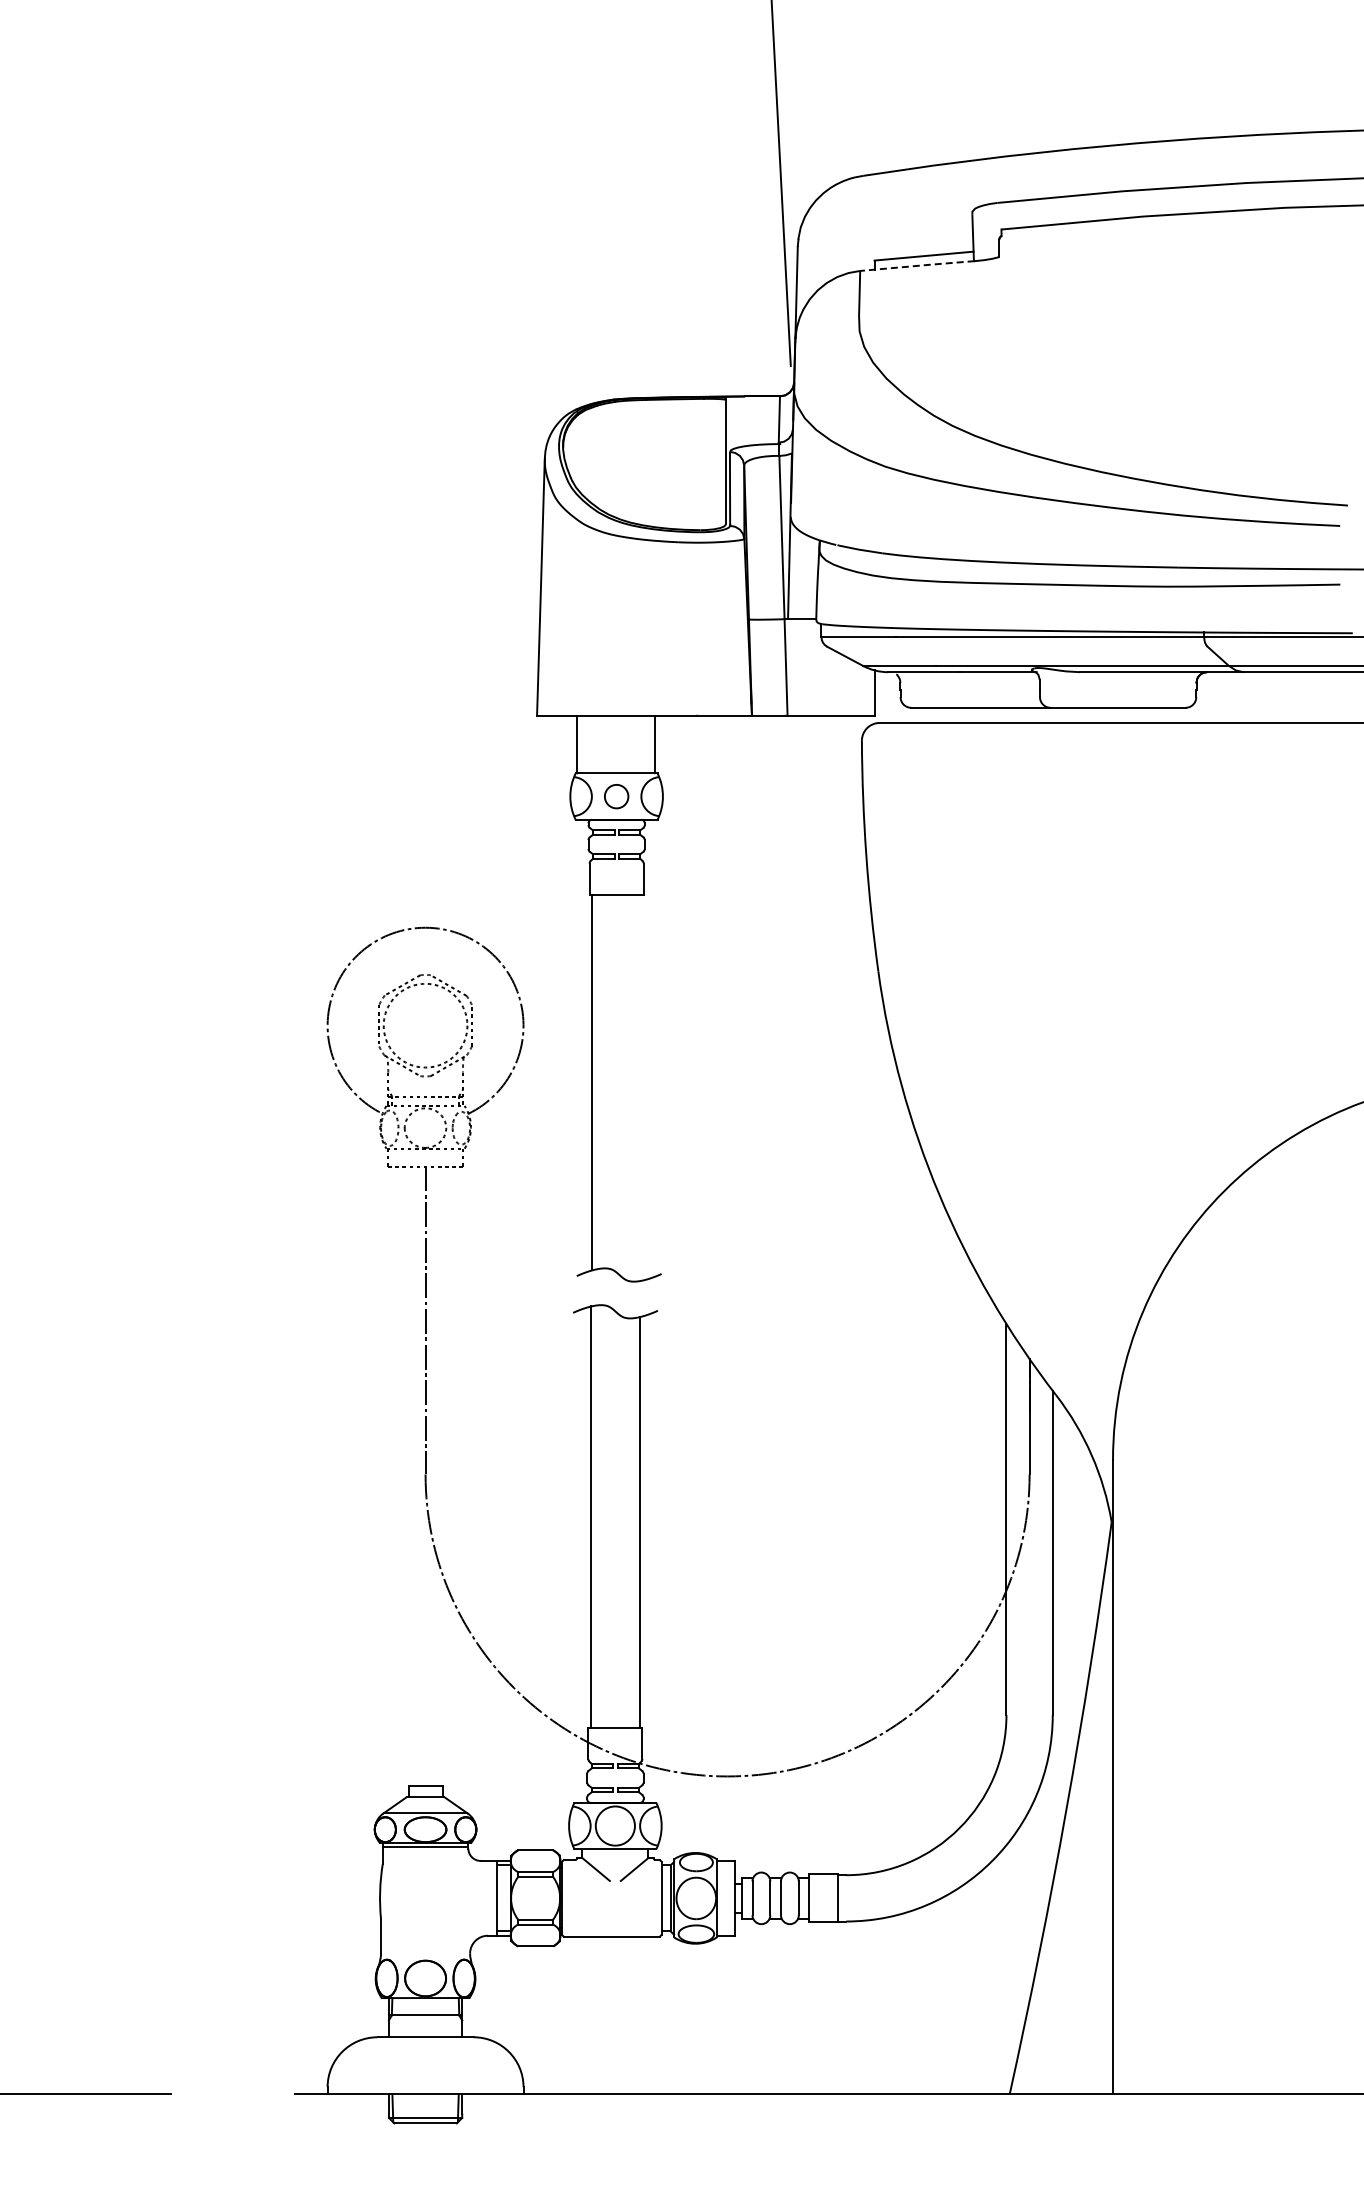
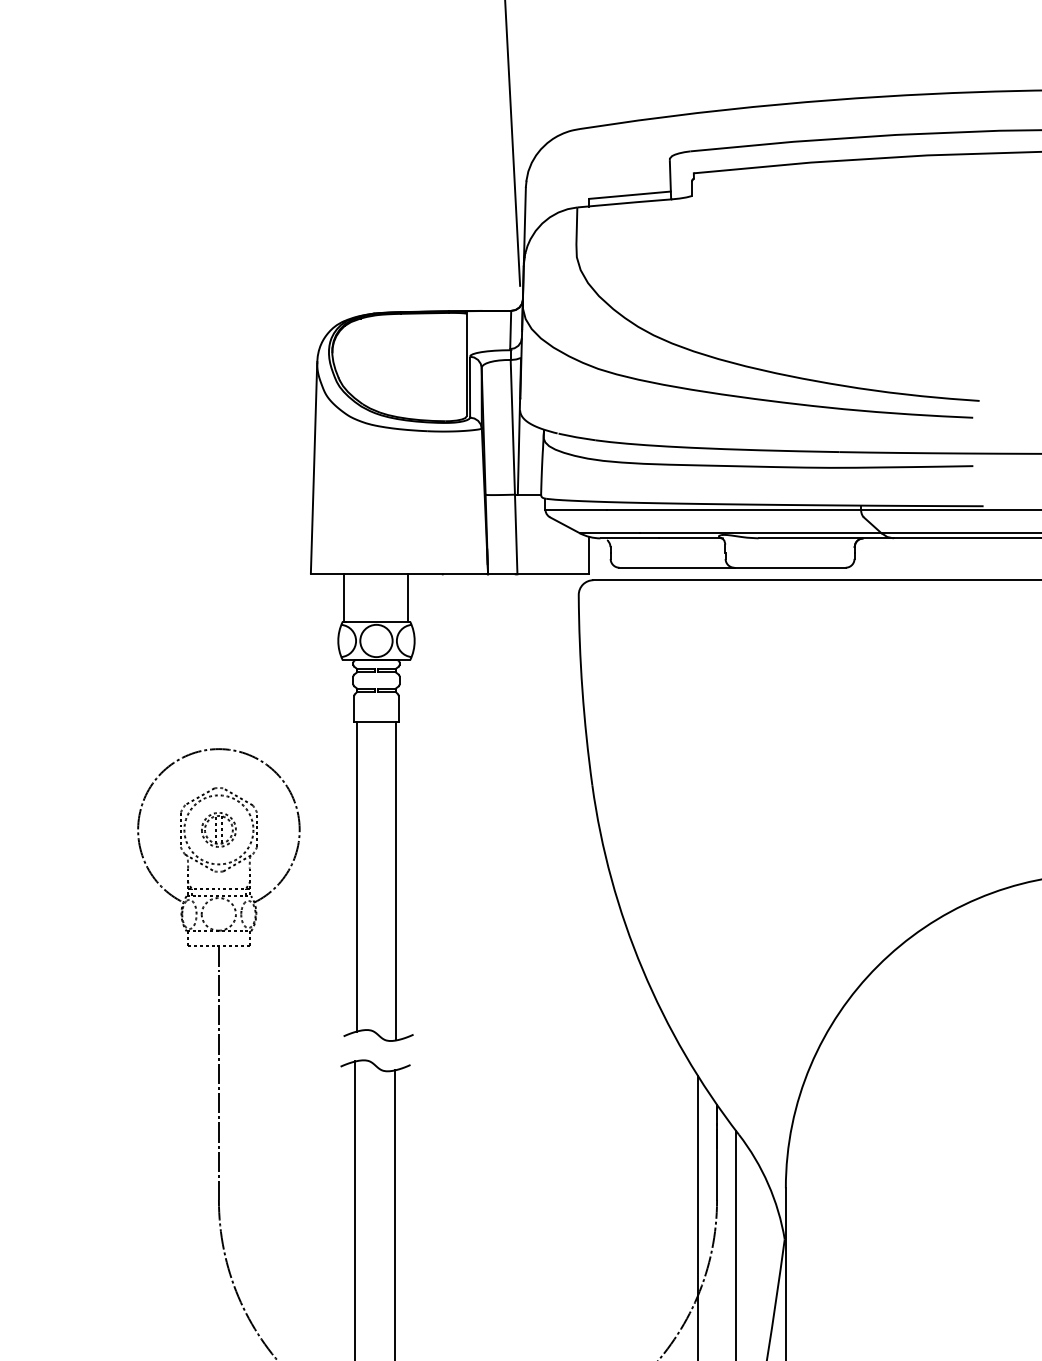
line: (918, 265) -> (625, 202), dashed -> solid
circle: (616, 796) -> (376, 640), size x1.67
part: (425, 1025) -> (218, 829), added
line: (640, 1087) -> (396, 880), added

